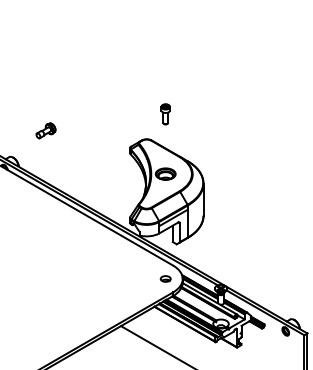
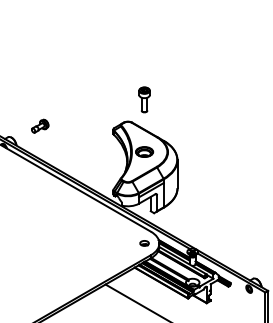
part: (165, 113) -> (144, 99), size x1.43
part: (46, 129) -> (40, 125), moved

